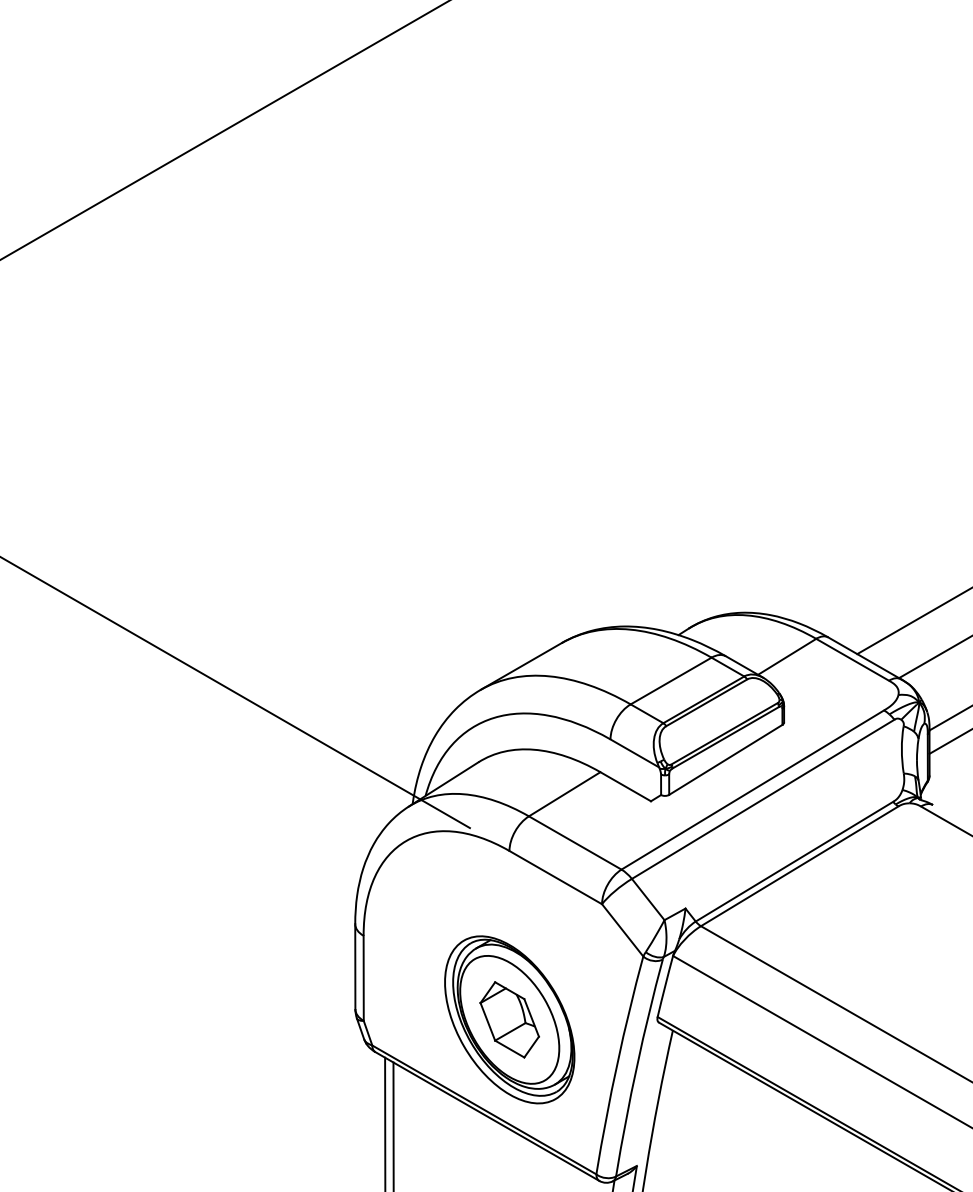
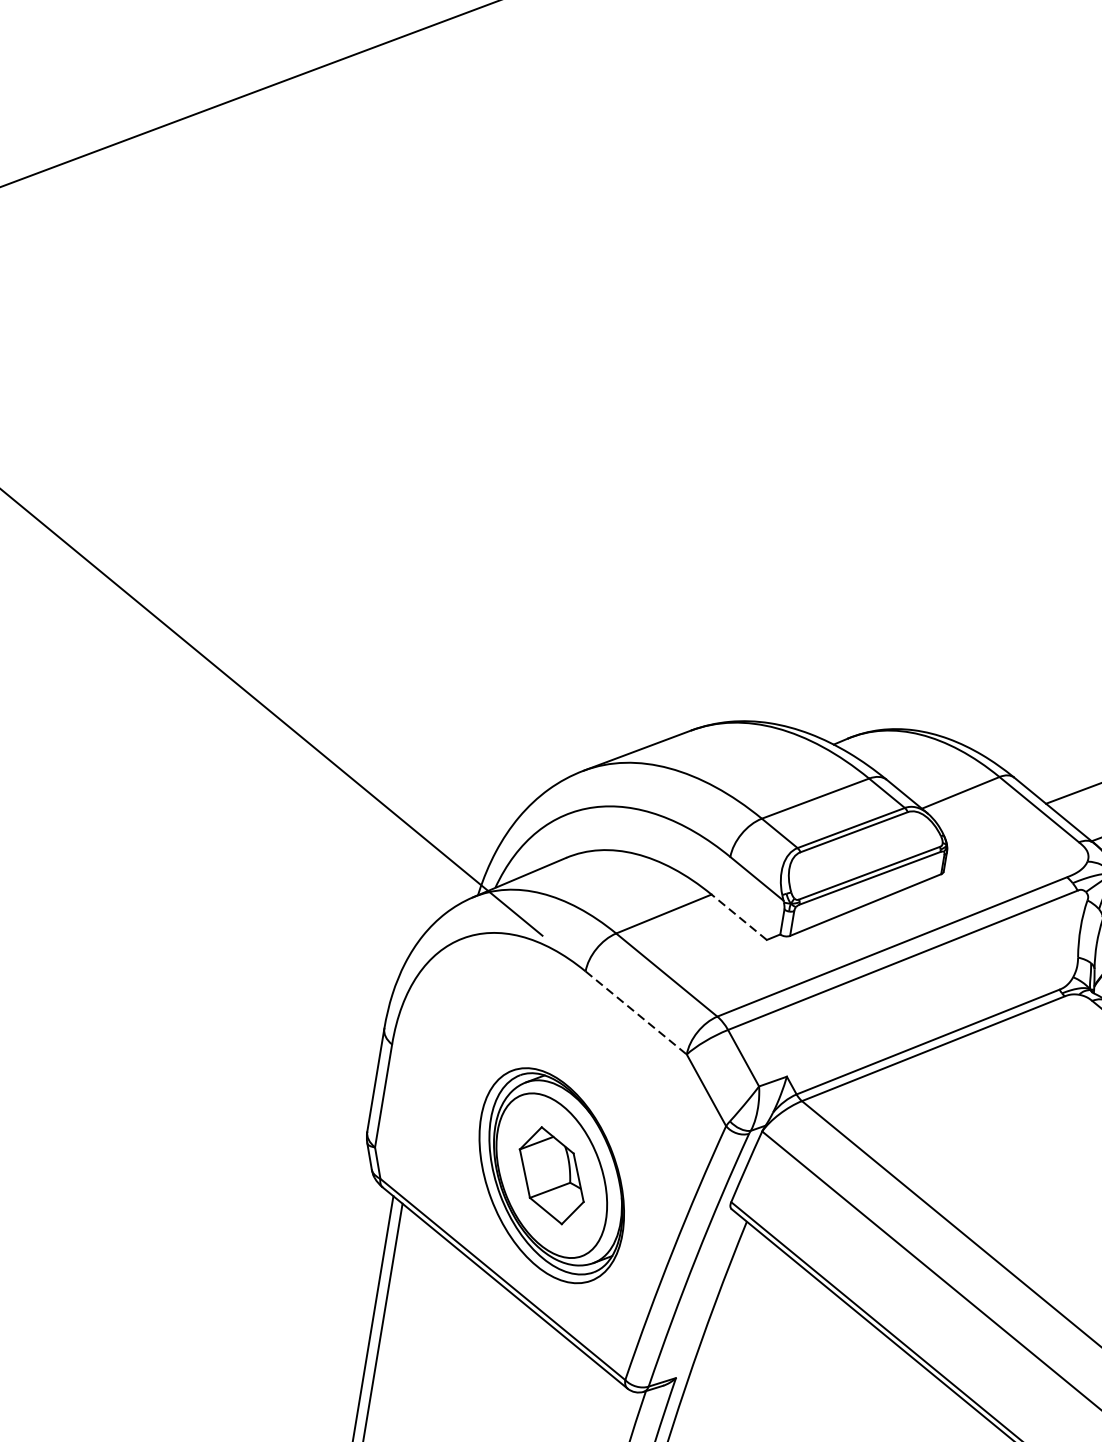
line: (625, 786) -> (738, 916), solid -> dashed
line: (556, 877) -> (637, 1013), solid -> dashed

